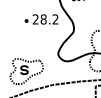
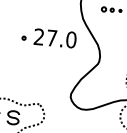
text: (49, 19) -> (61, 39), 28.2 -> 27.0

